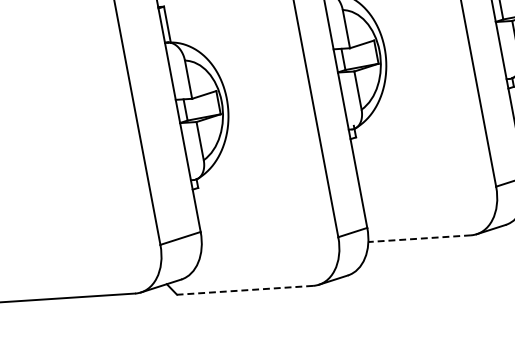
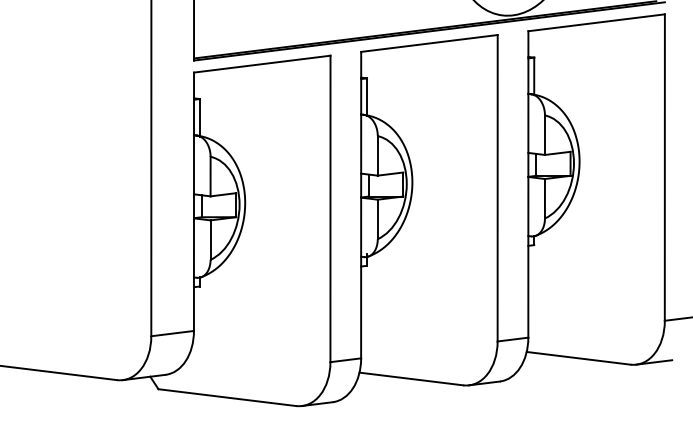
line: (418, 238) -> (410, 378), dashed -> solid
line: (244, 290) -> (226, 397), dashed -> solid

